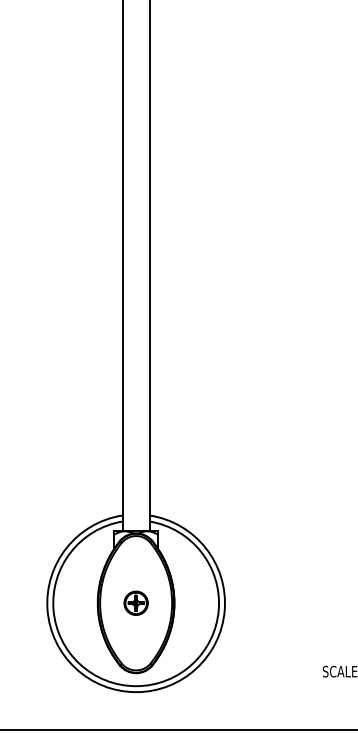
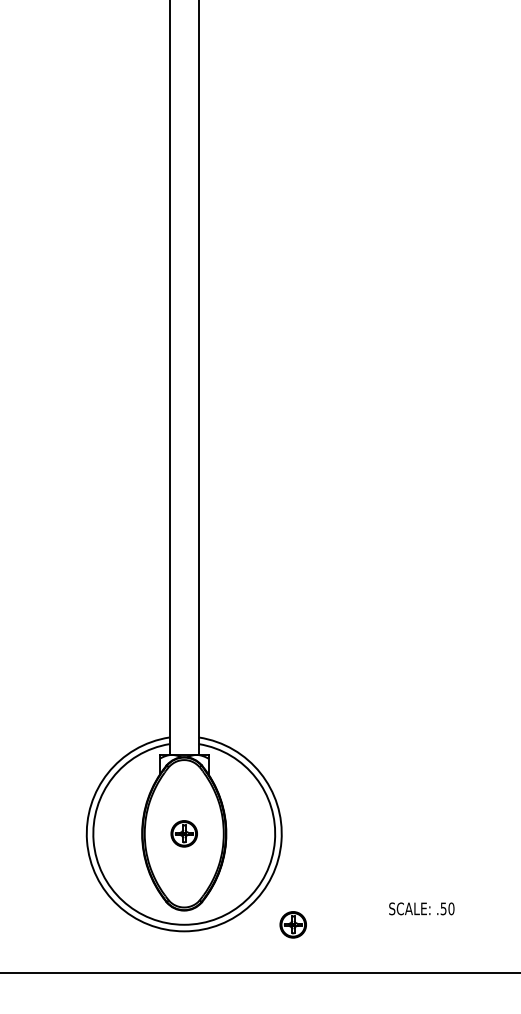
part: (234, 685) -> (292, 924), added

